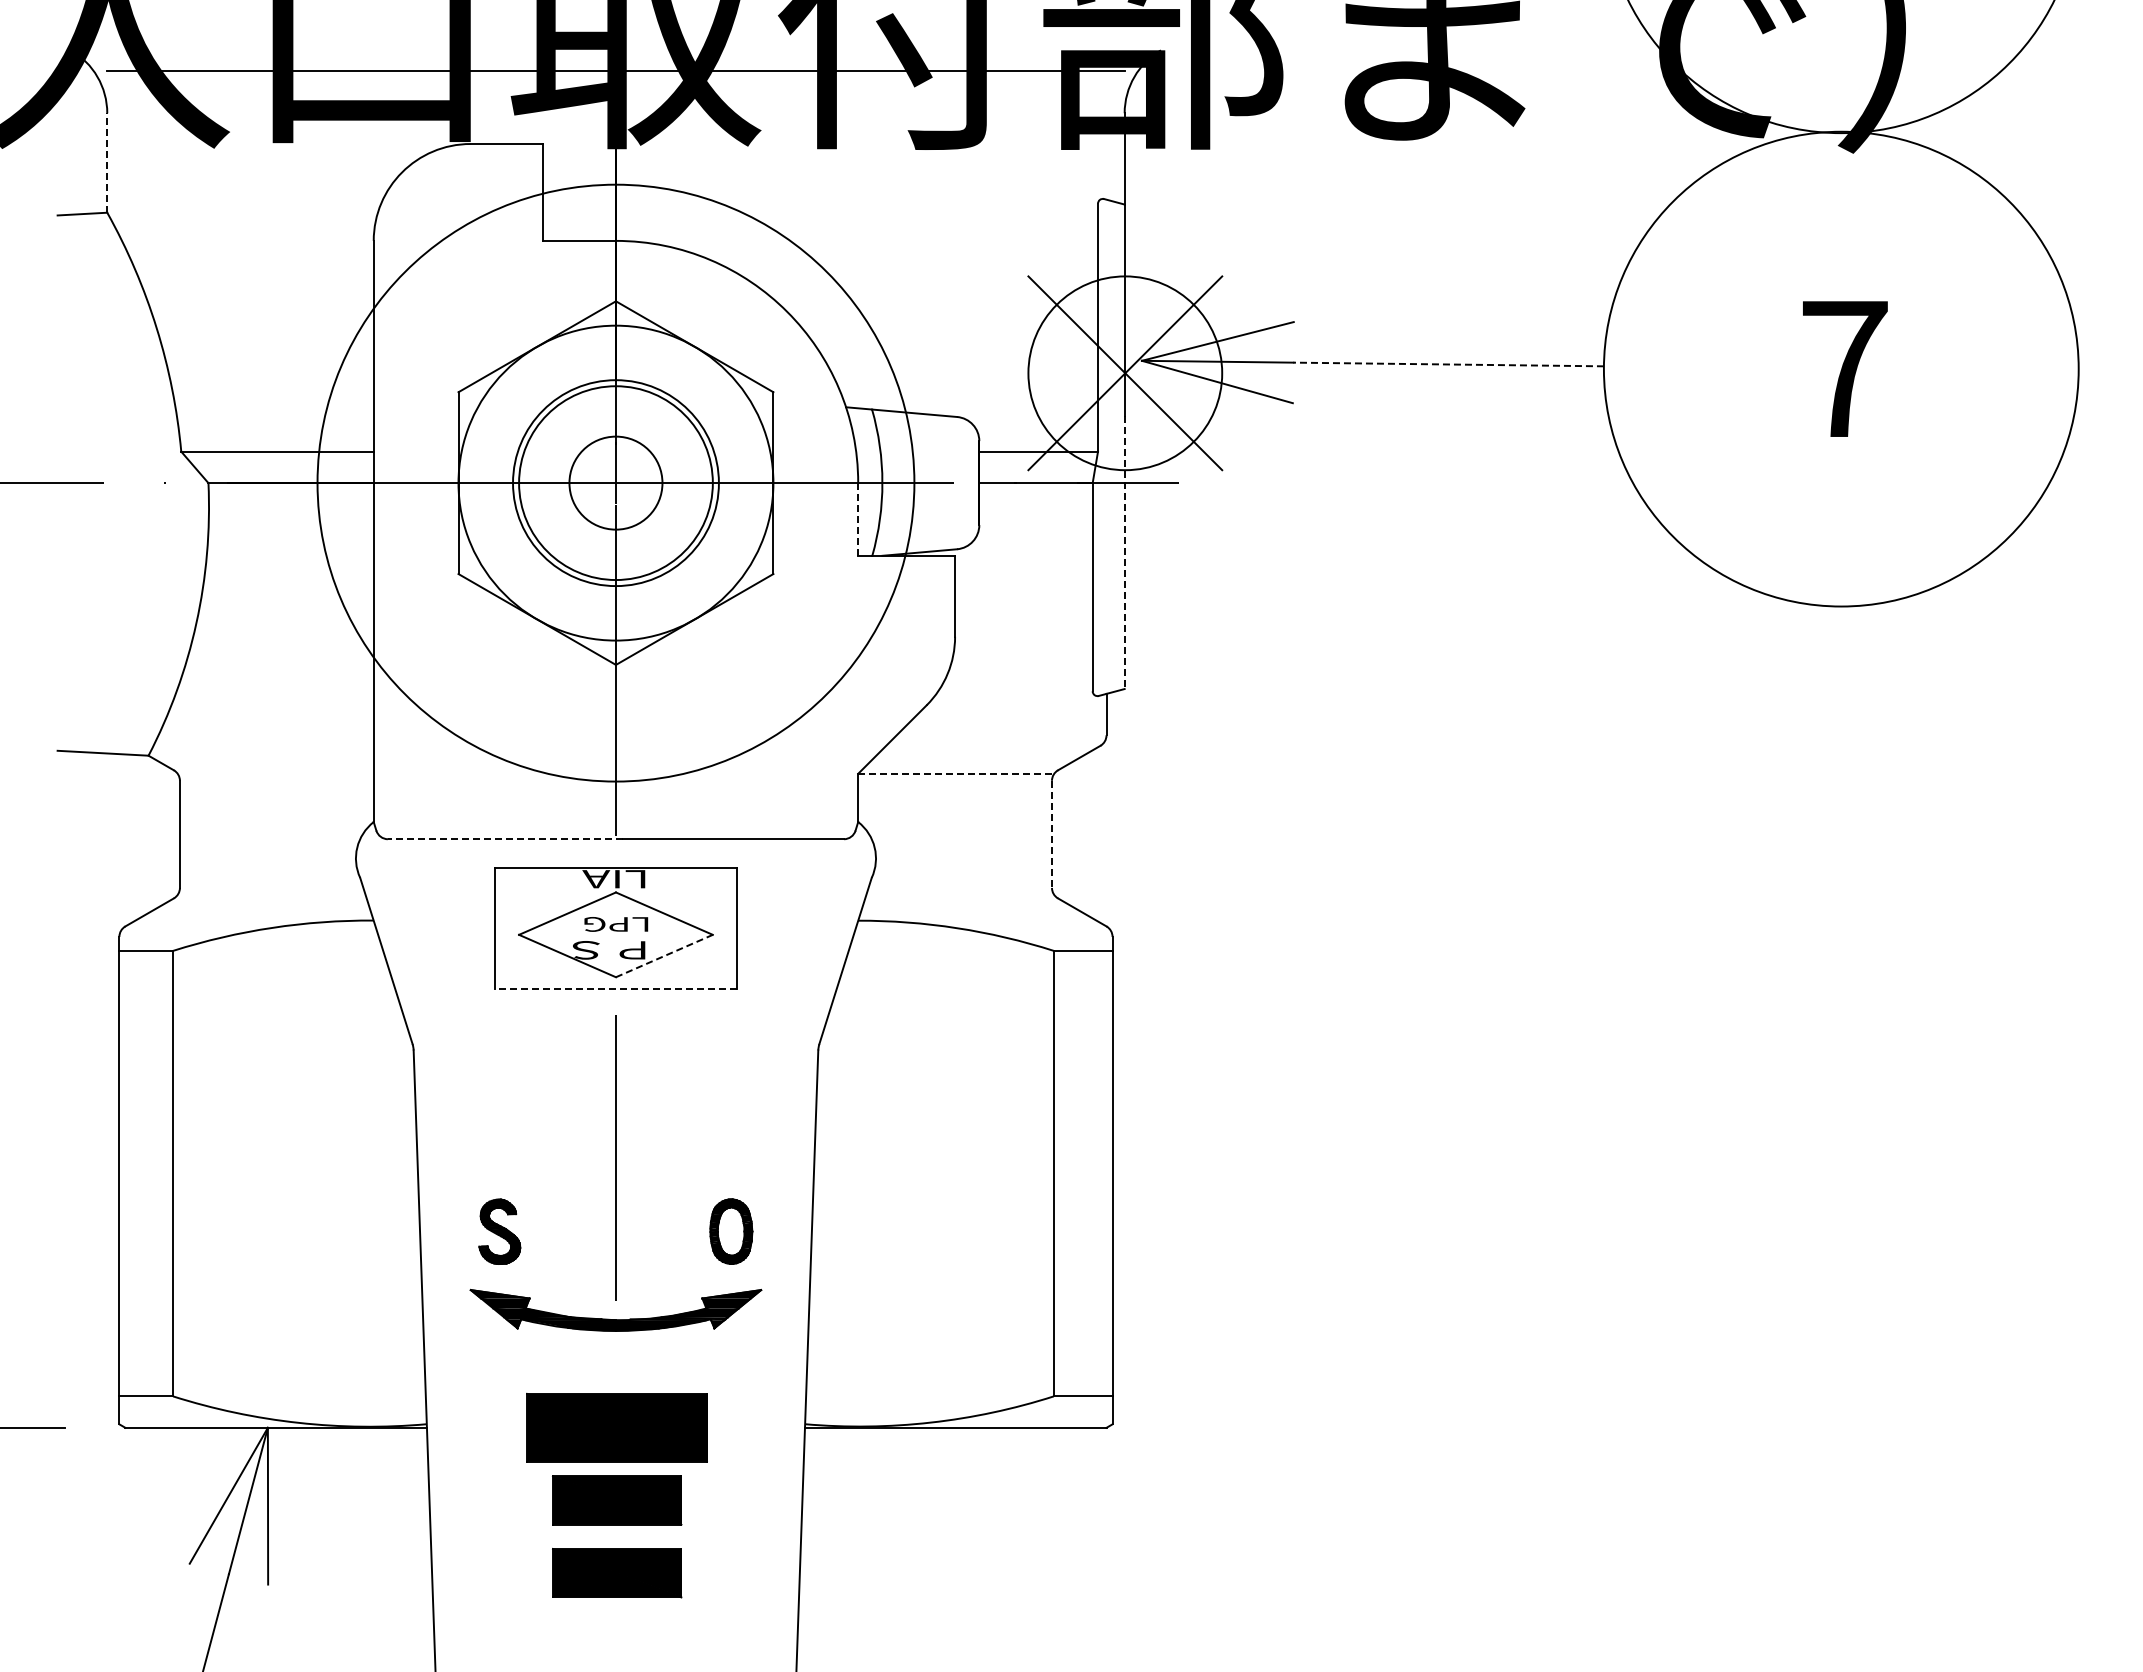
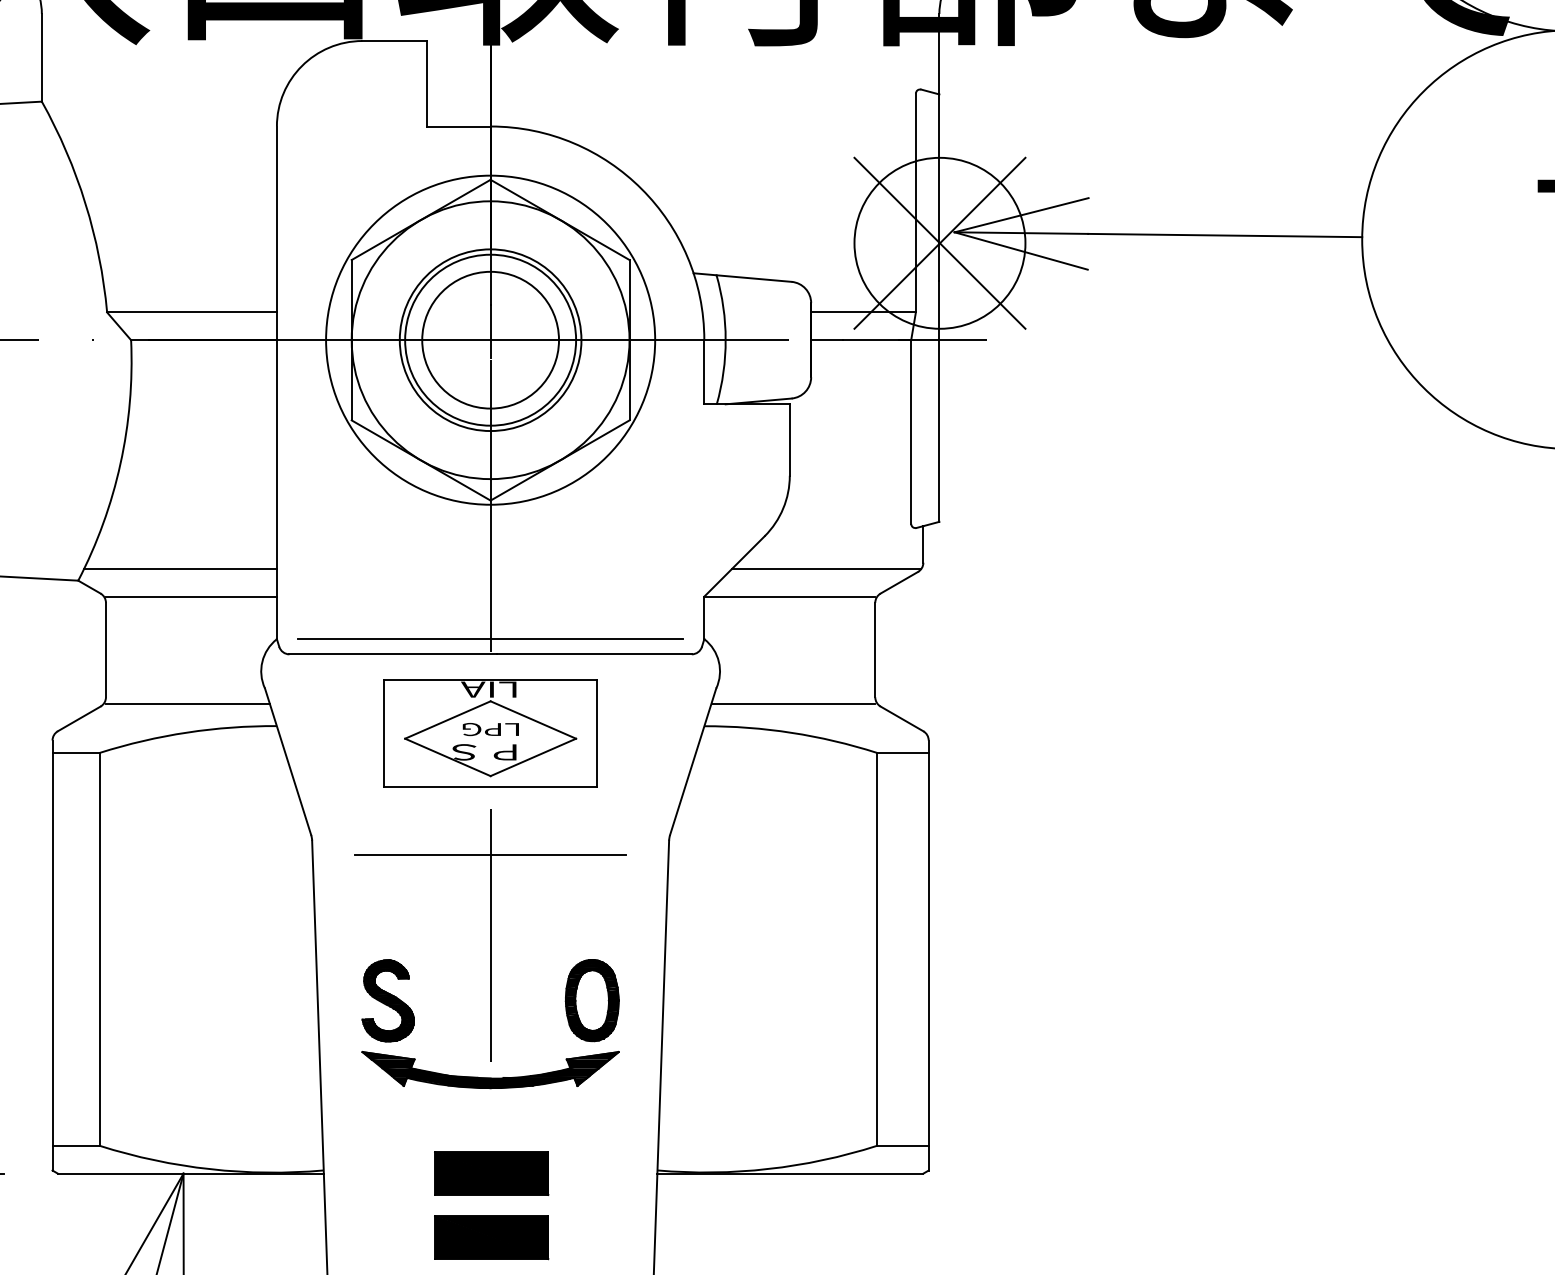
line: (107, 163) -> (42, 58), dashed -> solid
line: (1448, 364) -> (1225, 235), dashed -> solid
circle: (615, 482) -> (490, 339), size x0.62
circle: (615, 482) -> (490, 339), size x1.67
line: (858, 519) -> (704, 372), dashed -> solid
line: (1124, 552) -> (939, 401), dashed -> solid
line: (263, 742) -> (179, 569), added
line: (996, 742) -> (826, 569), added
line: (276, 773) -> (191, 596), added
line: (955, 773) -> (790, 596), dashed -> solid
line: (615, 822) -> (490, 639), added
line: (1051, 834) -> (874, 650), dashed -> solid
line: (505, 839) -> (393, 654), dashed -> solid
line: (272, 894) -> (187, 703), added
line: (958, 894) -> (792, 703), added
line: (664, 956) -> (533, 757), dashed -> solid
line: (615, 989) -> (490, 786), dashed -> solid
line: (615, 1067) -> (490, 855), added
part: (499, 1231) -> (387, 1000), size x1.43
part: (731, 1231) -> (592, 1000), size x1.43
part: (617, 1427) -> (491, 1173), size x0.71

